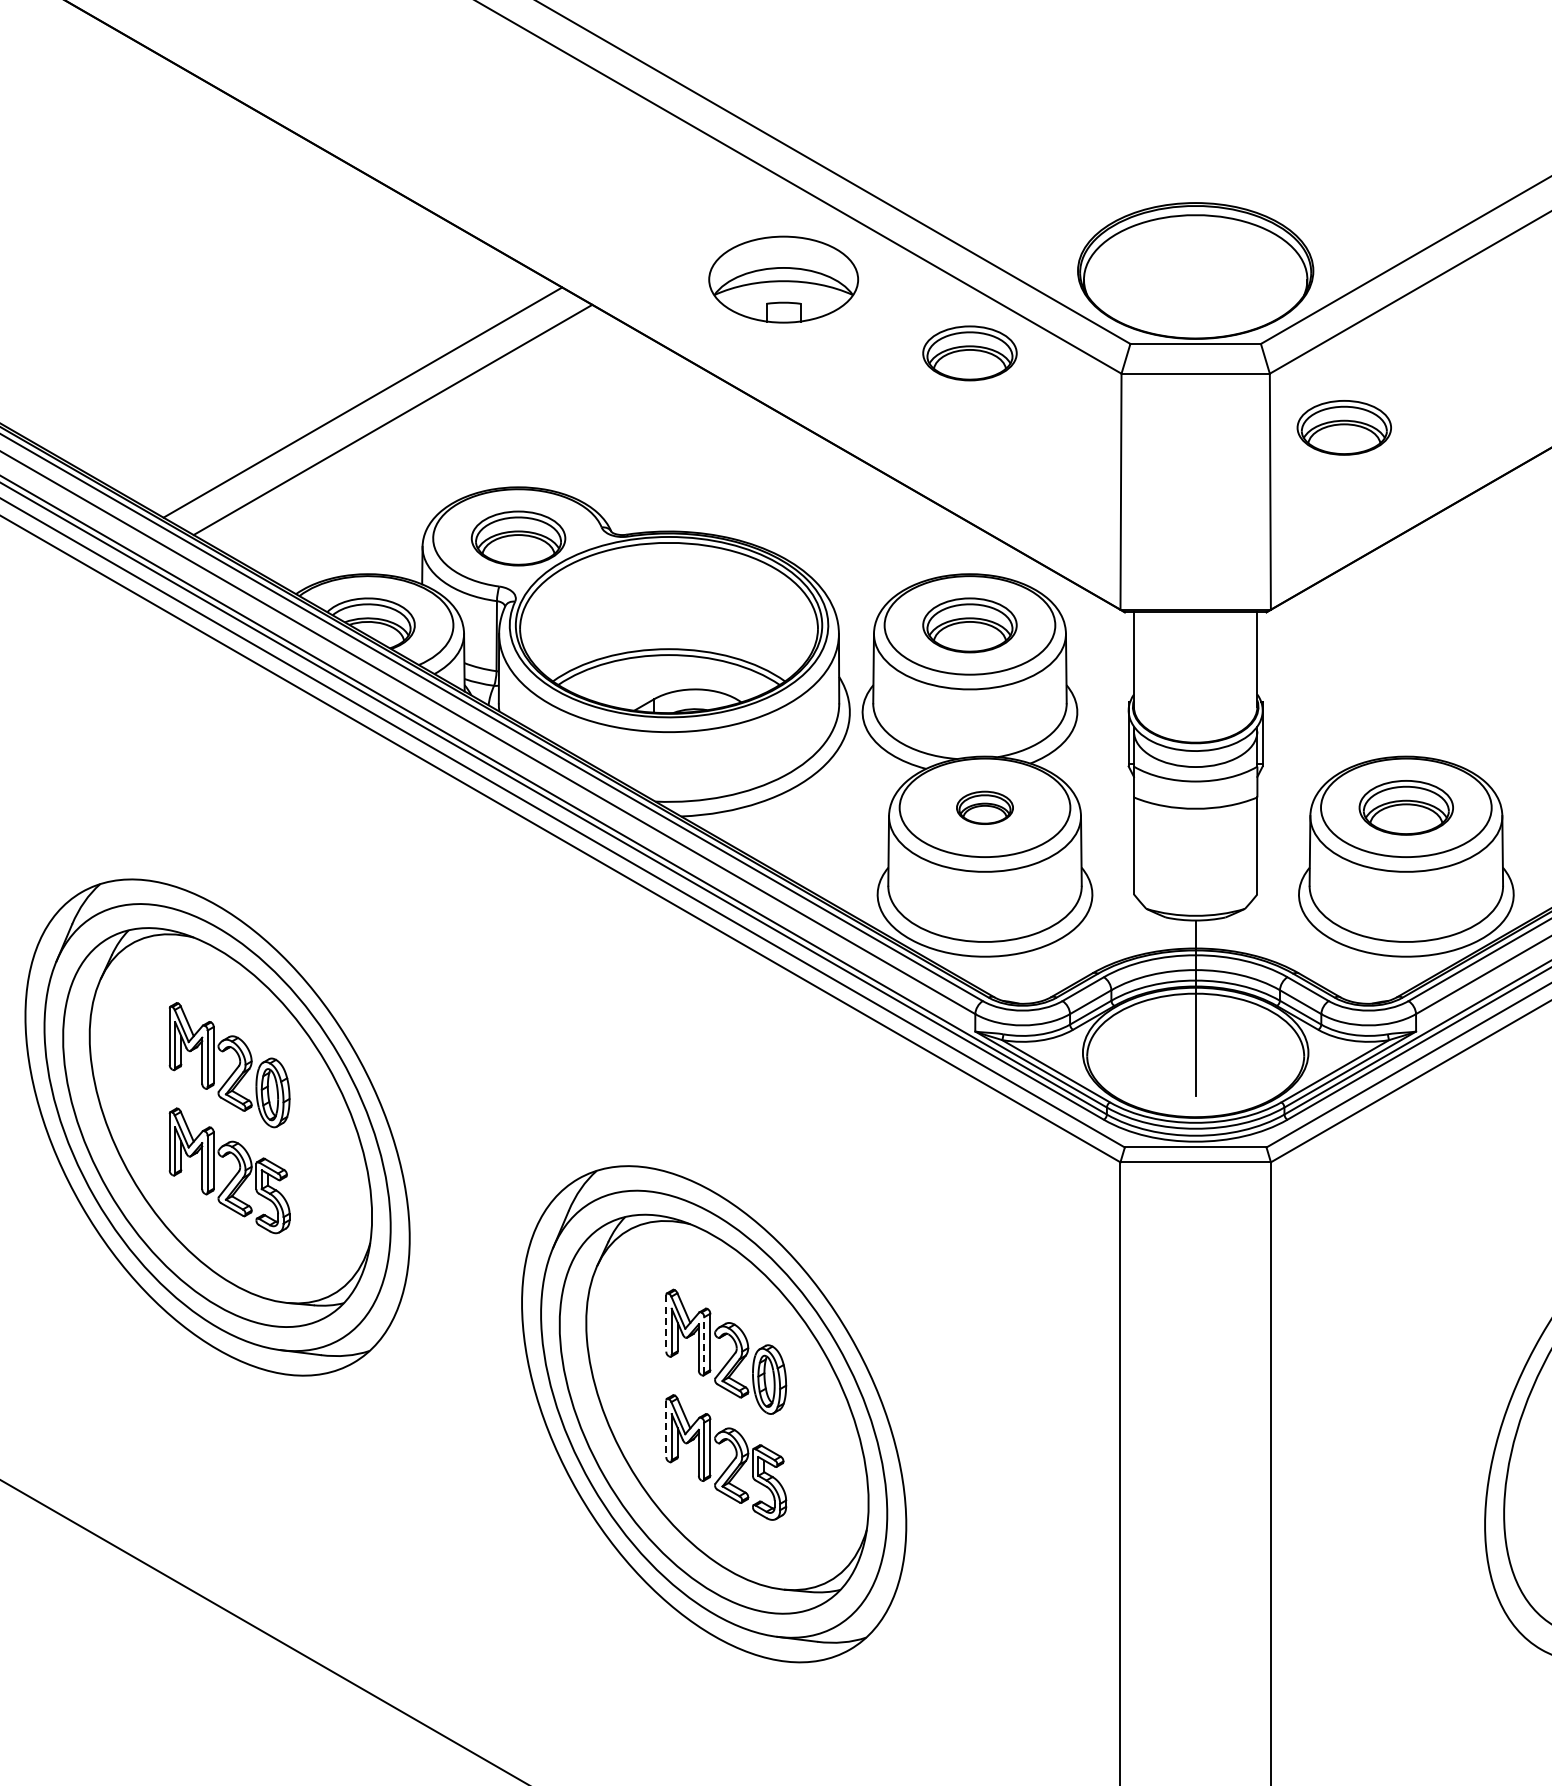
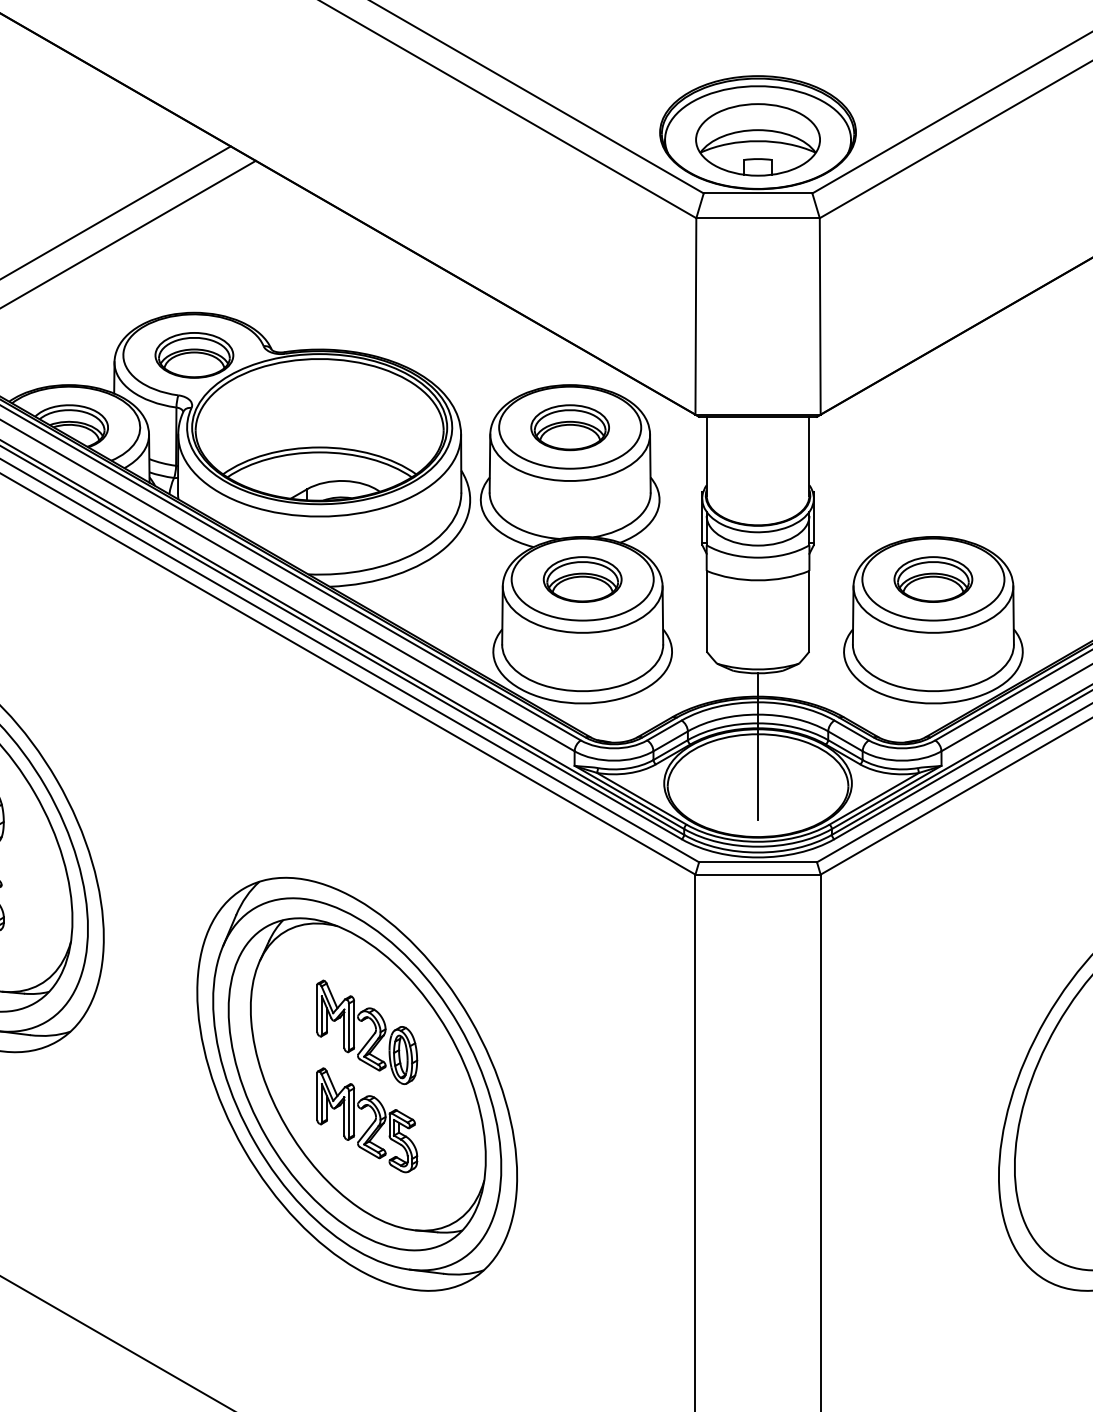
part: (783, 279) -> (757, 139), moved
part: (969, 353) -> (569, 201), removed
part: (1343, 427) -> (881, 262), removed
part: (984, 807) -> (582, 579), size x1.67
line: (666, 1323) -> (317, 1008), dashed -> solid
line: (704, 1344) -> (349, 1026), dashed -> solid
line: (666, 1429) -> (317, 1097), dashed -> solid

